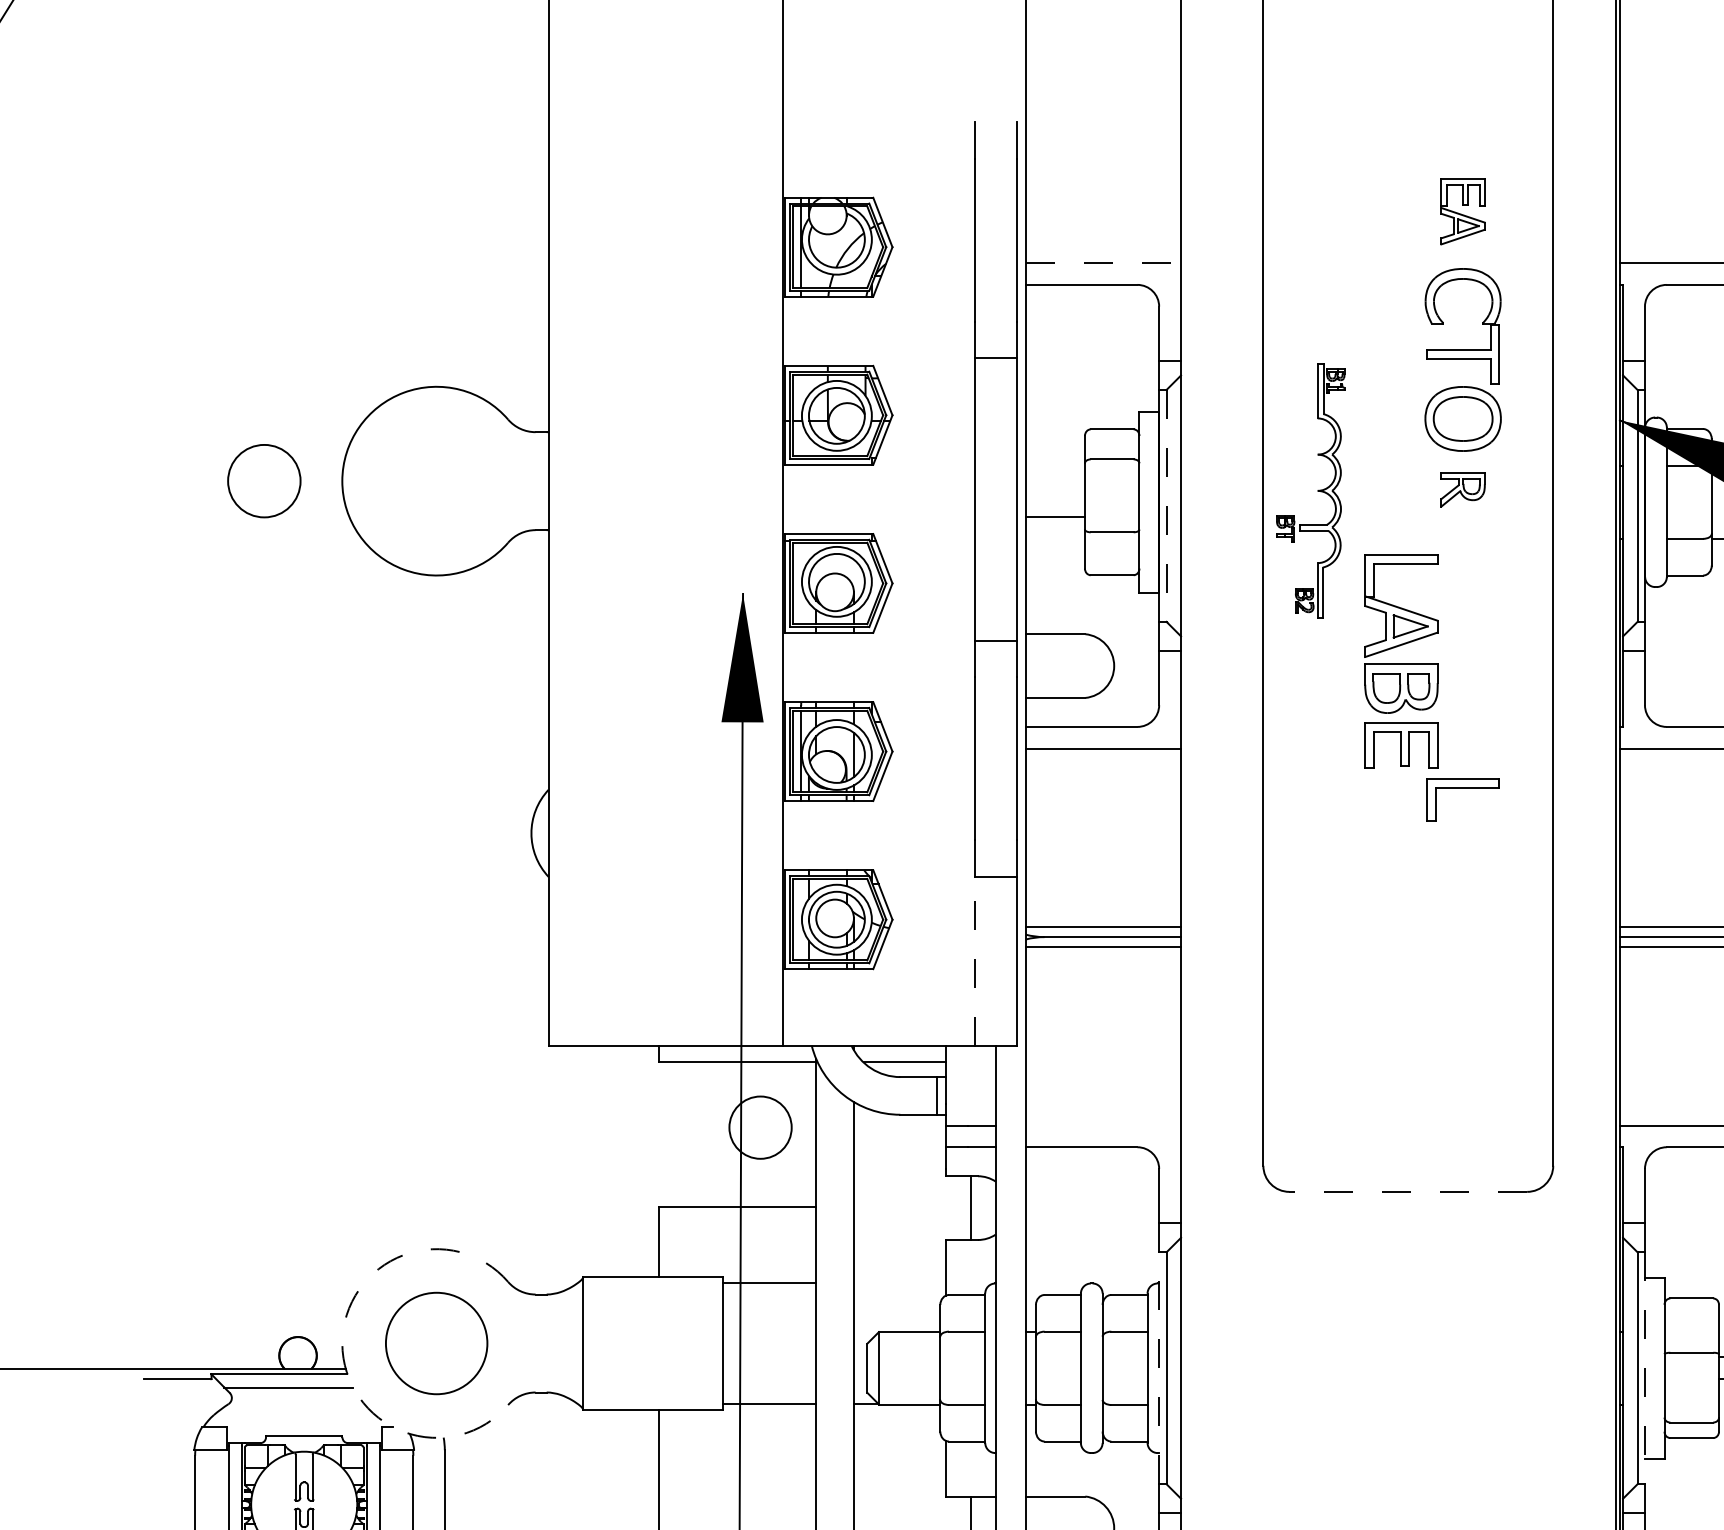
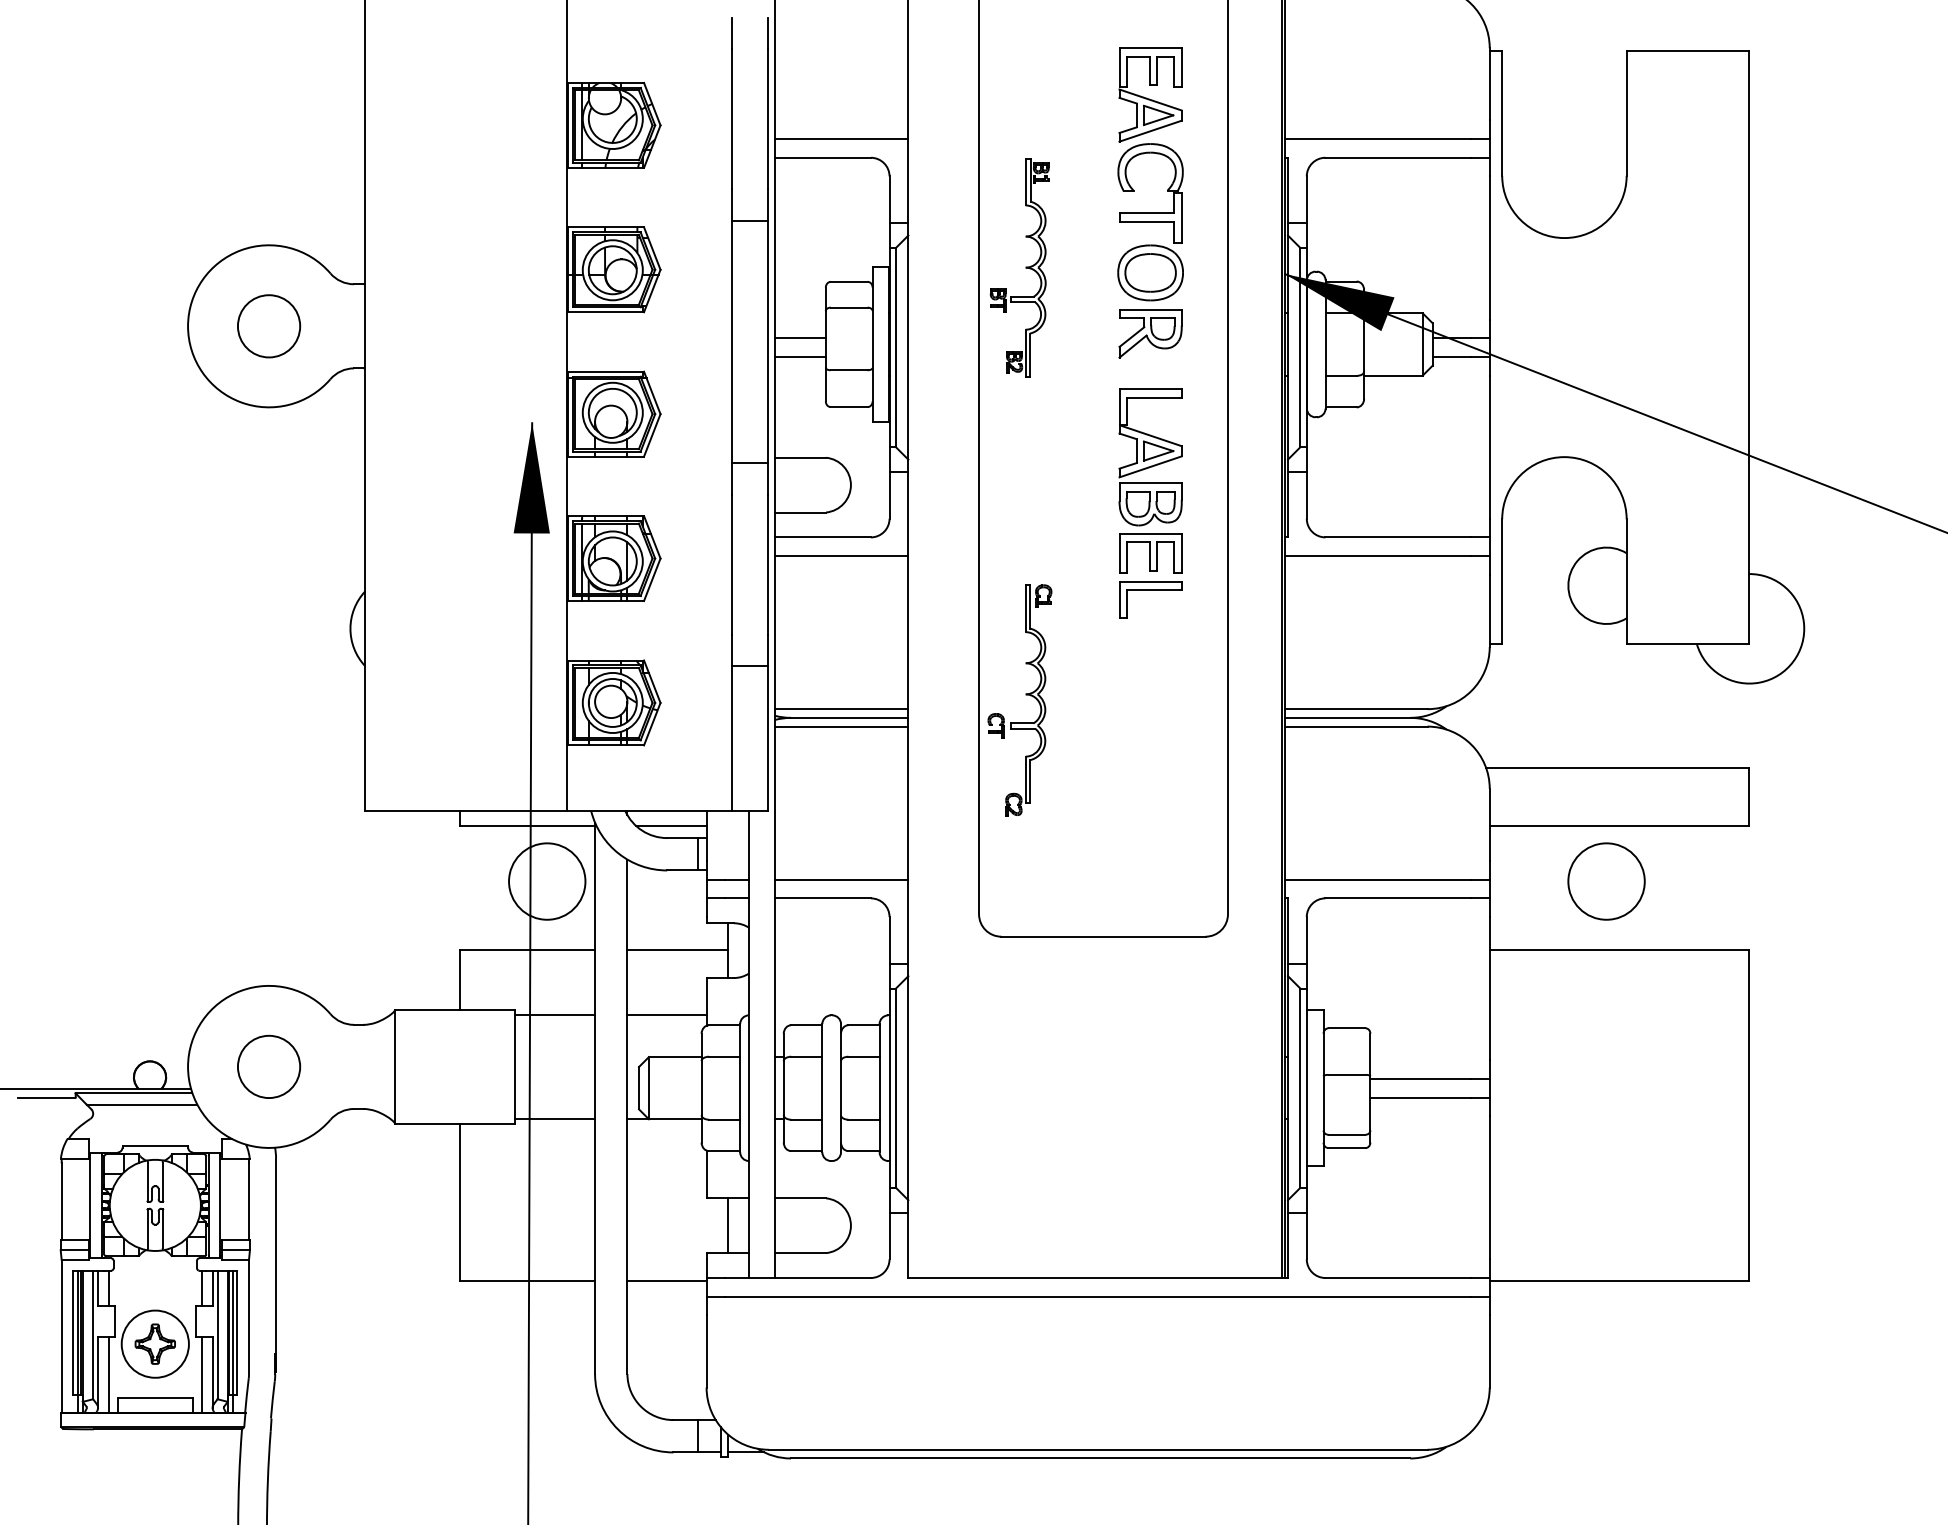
part: (1463, 211) -> (1150, 94), size x1.67
line: (1103, 263) -> (841, 139), dashed -> solid
circle: (264, 481) -> (269, 326), moved
part: (1463, 489) -> (1150, 333), size x1.67
part: (1310, 490) -> (1019, 267), moved
line: (1055, 495) -> (800, 338), added
line: (1166, 505) -> (895, 347), dashed -> solid
part: (1401, 660) -> (1150, 480), moved
part: (1317, 911) -> (1025, 695), added
line: (975, 961) -> (731, 738), dashed -> solid
line: (1103, 1125) -> (841, 879), added
circle: (760, 1127) -> (547, 881), size x1.43
line: (1408, 1191) -> (1103, 936), dashed -> solid
line: (912, 1207) -> (677, 950), added
line: (899, 1283) -> (666, 1015), added
arc: (342, 1343) -> (188, 1066), dashed -> solid
circle: (436, 1343) -> (268, 1066), size x0.71
line: (1159, 1368) -> (889, 1088), dashed -> solid
line: (1644, 1368) -> (1306, 1088), dashed -> solid

